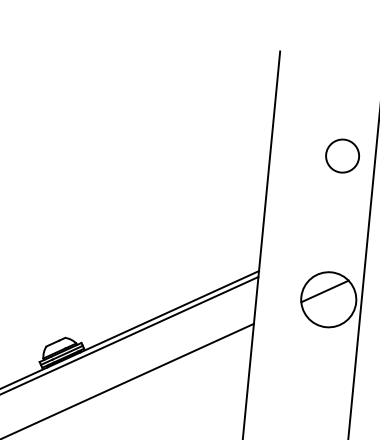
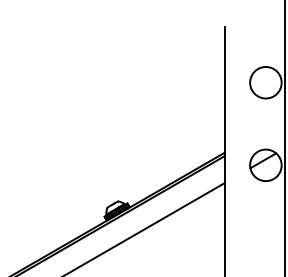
circle: (341, 155) -> (265, 82), size x1.67

